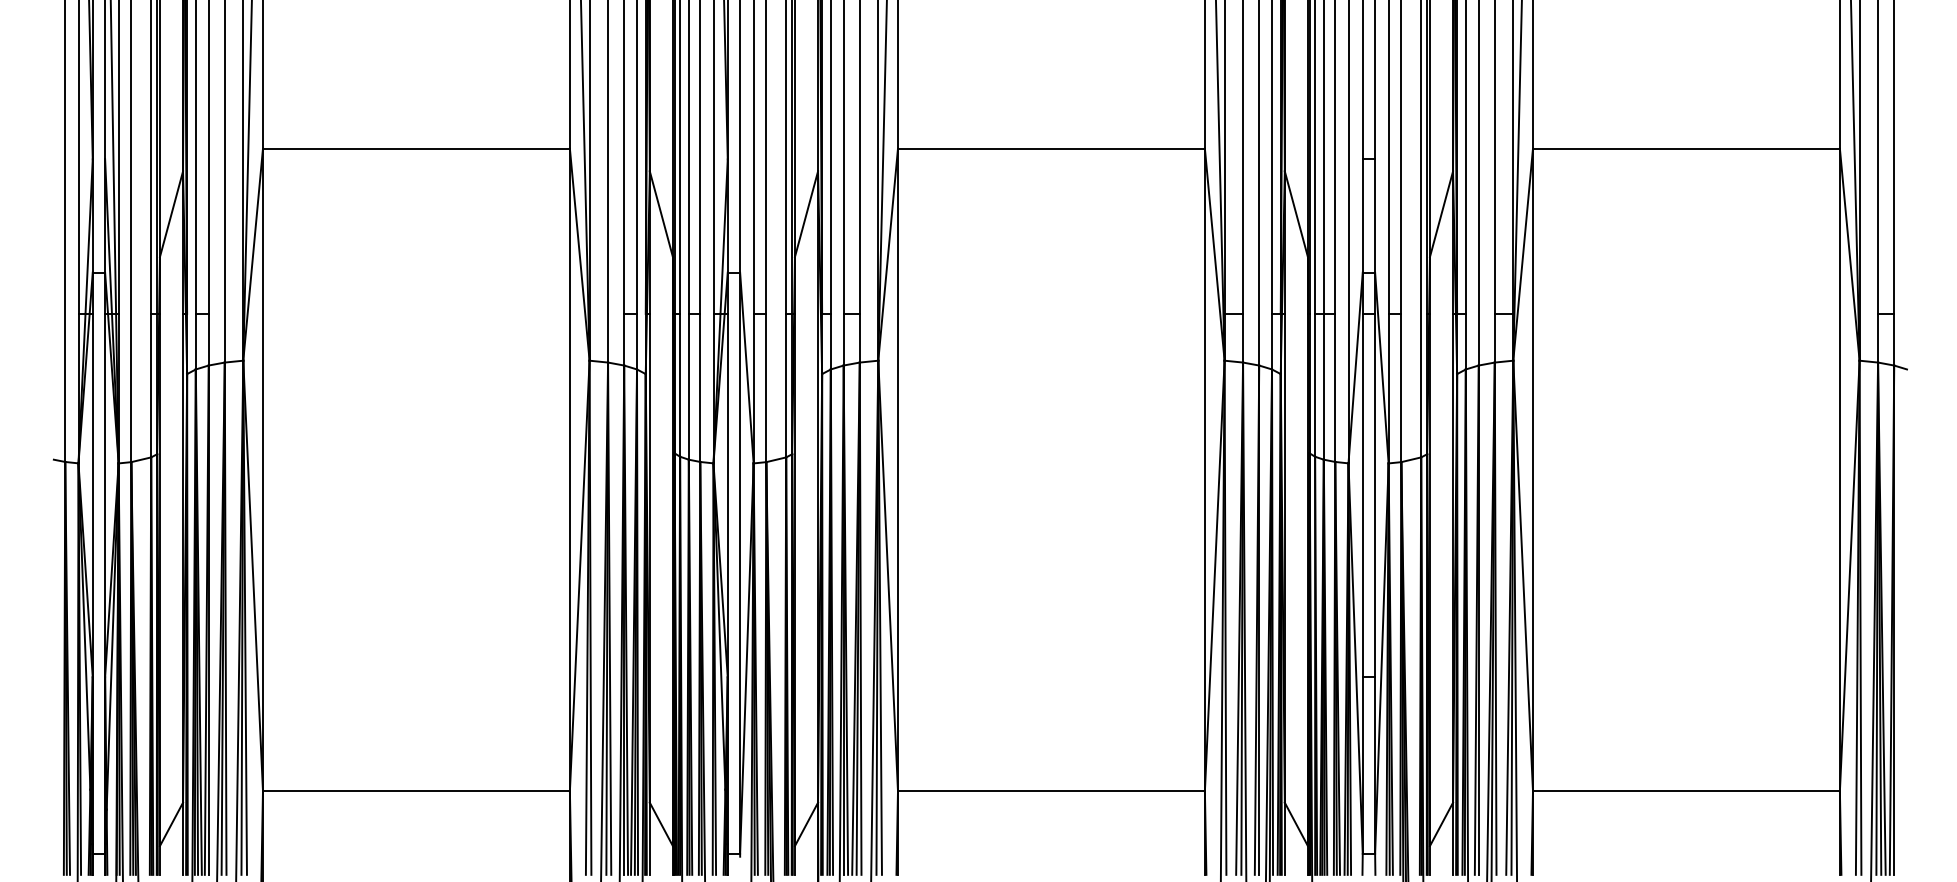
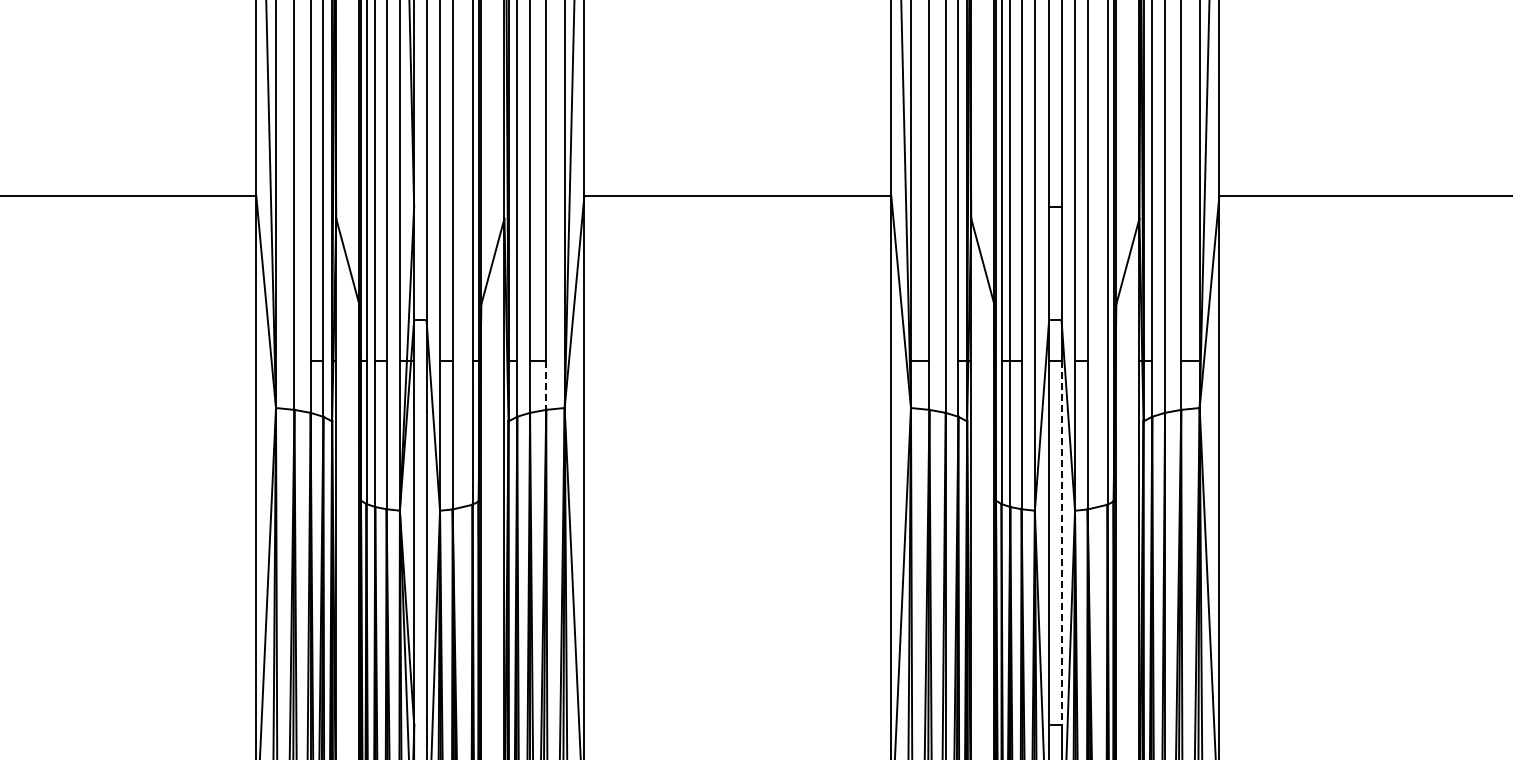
line: (859, 338) -> (545, 385), solid -> dashed
line: (1375, 495) -> (1061, 542), solid -> dashed

